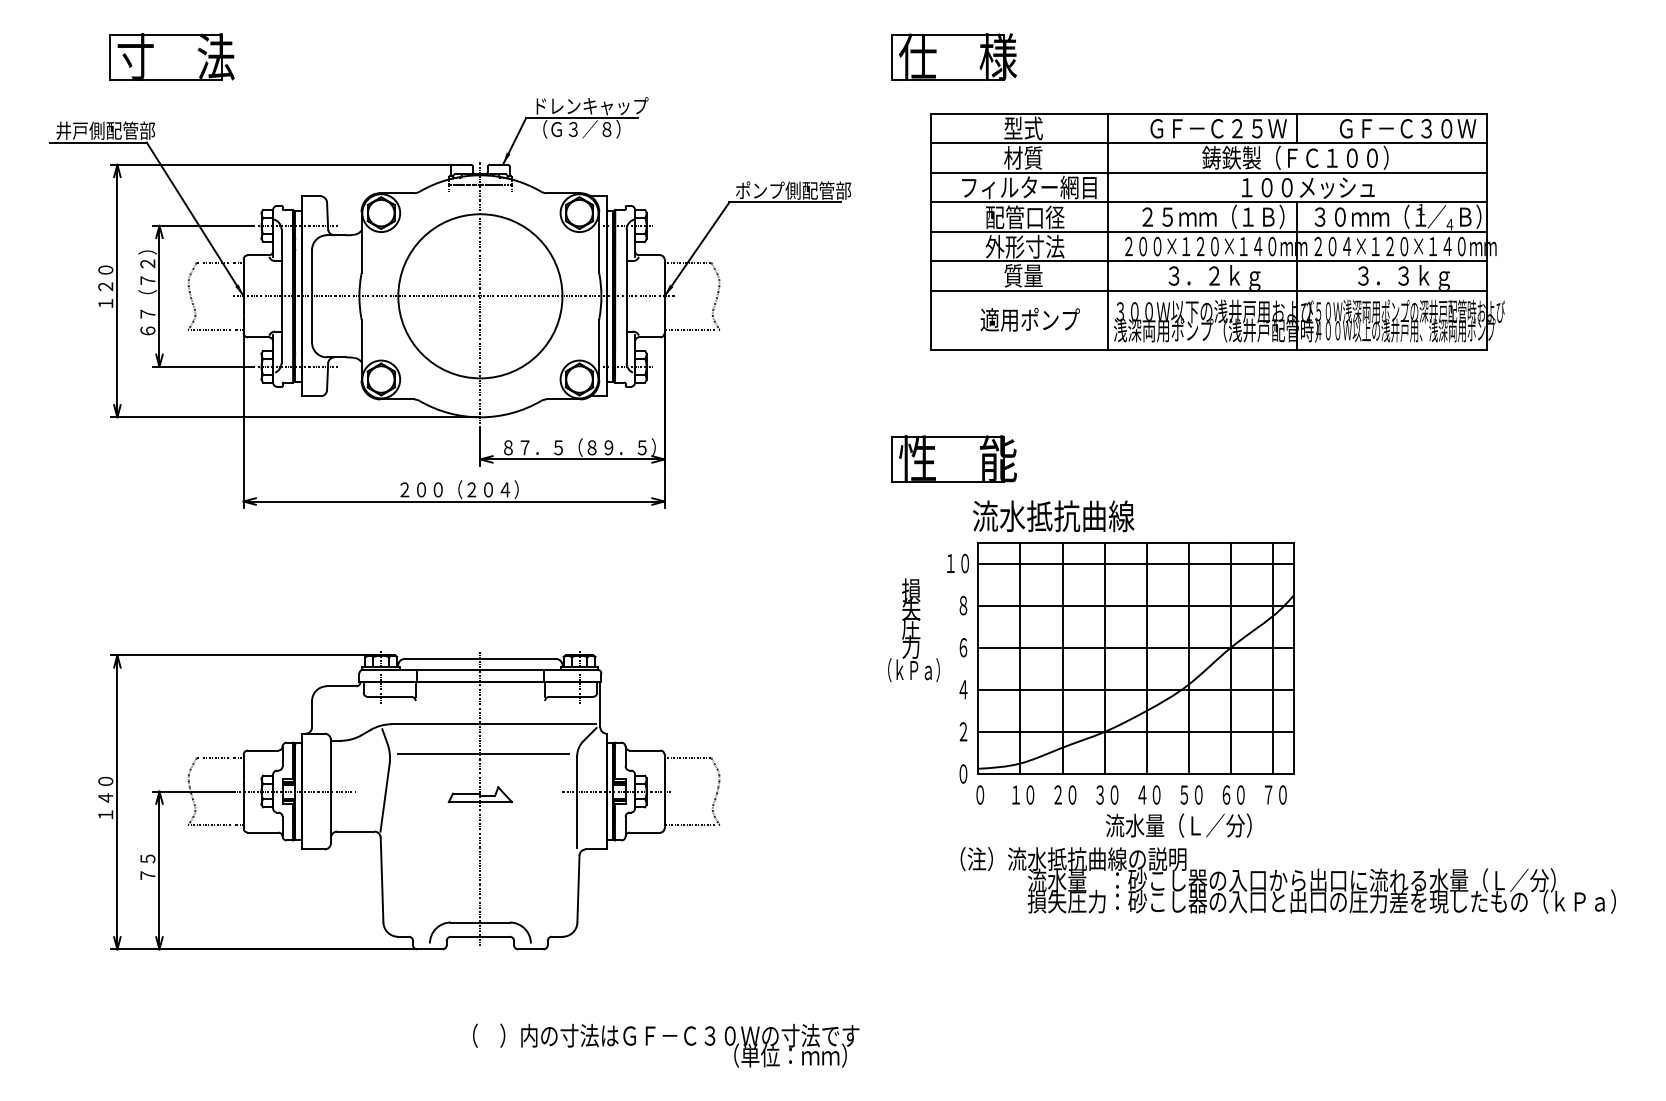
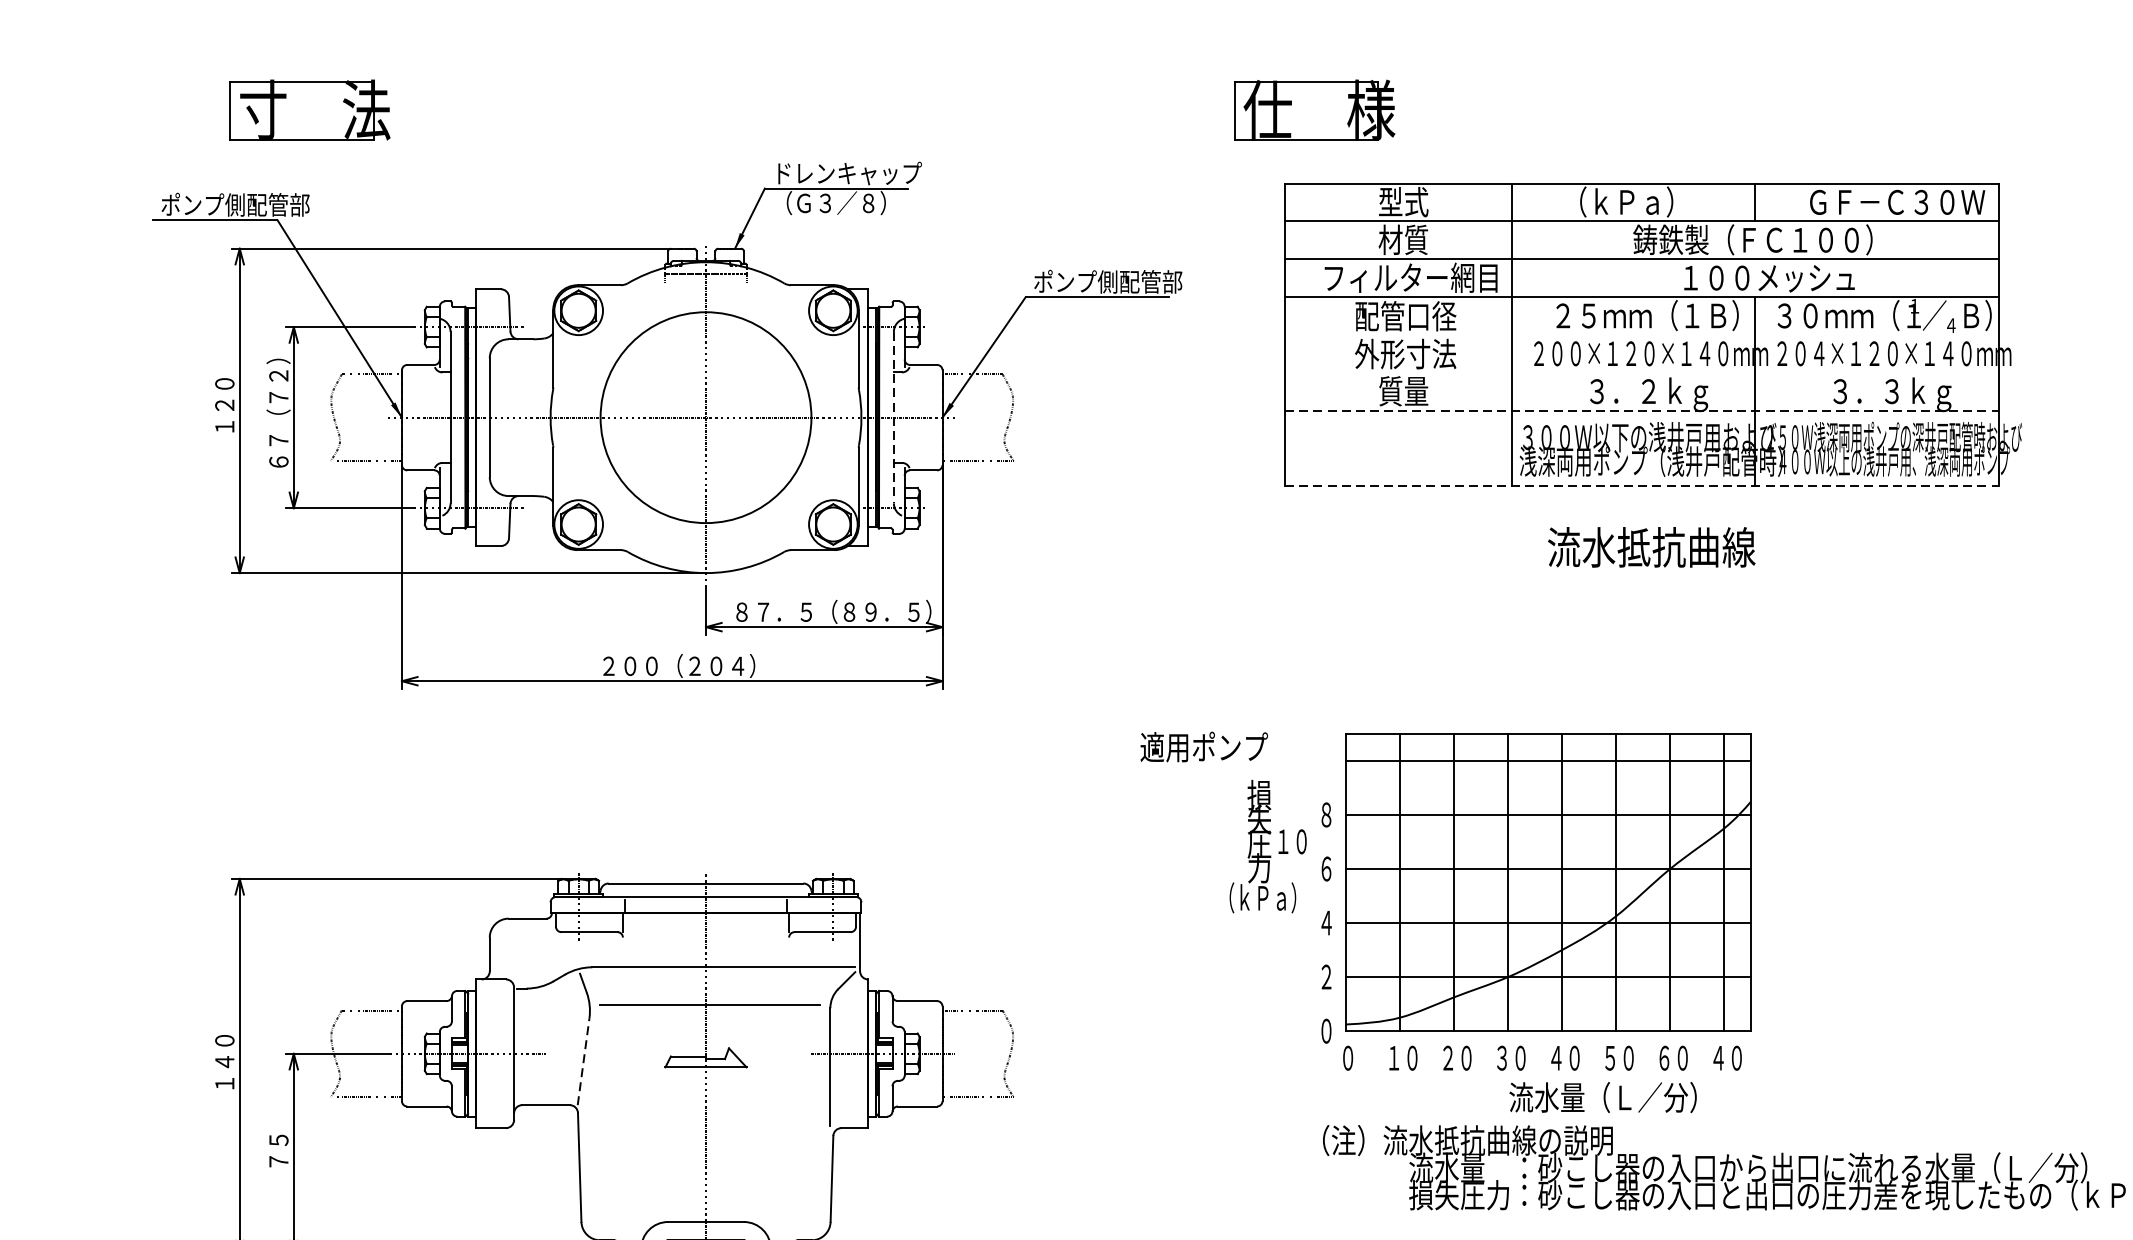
text: (1218, 128) -> (1654, 202), ＧＦ－Ｃ２５Ｗ -> （ｋＰａ）
text: (113, 130) -> (234, 204), 井戸側配管部 -> ポンプ側配管部
line: (1208, 231) -> (1641, 334), removed
line: (1208, 261) -> (1641, 372), removed
line: (1209, 290) -> (1642, 410), solid -> dashed
line: (626, 296) -> (893, 417), solid -> dashed
text: (1029, 319) -> (1203, 746), moved
line: (1209, 349) -> (1642, 485), solid -> dashed
part: (953, 458) -> (1313, 625), removed
text: (1053, 516) -> (1651, 547), moved
text: (957, 563) -> (1291, 841), moved
text: (1268, 794) -> (1718, 1057), ７０ -> ４０
line: (385, 797) -> (584, 1061), solid -> dashed

